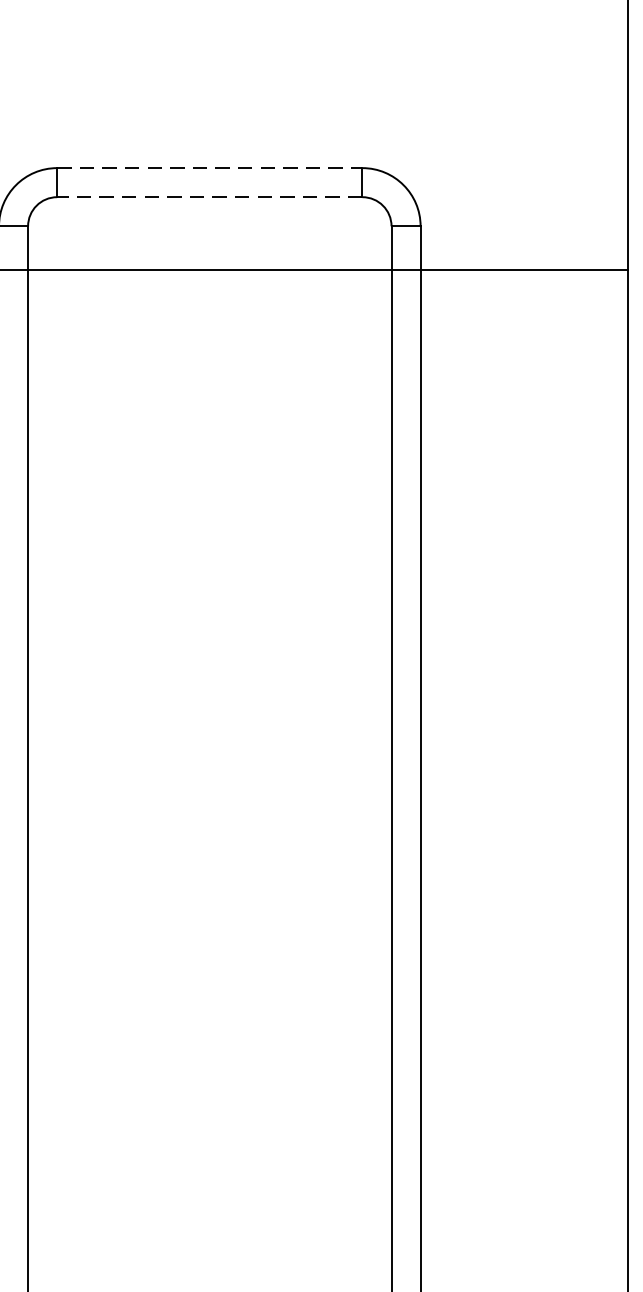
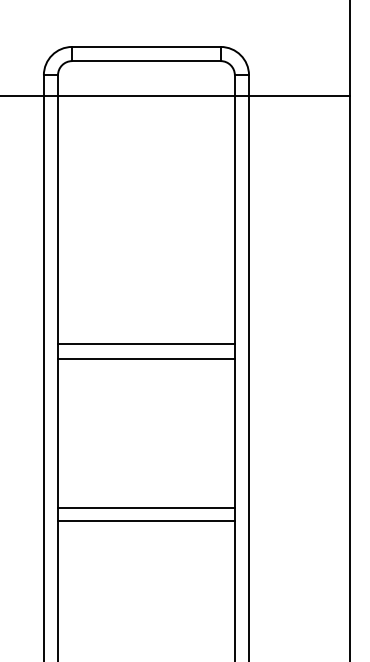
line: (209, 167) -> (146, 46), dashed -> solid
line: (207, 197) -> (145, 61), dashed -> solid
line: (209, 779) -> (146, 344), added
line: (209, 810) -> (146, 359), added
line: (209, 1116) -> (146, 508), added
line: (209, 1141) -> (146, 520), added

